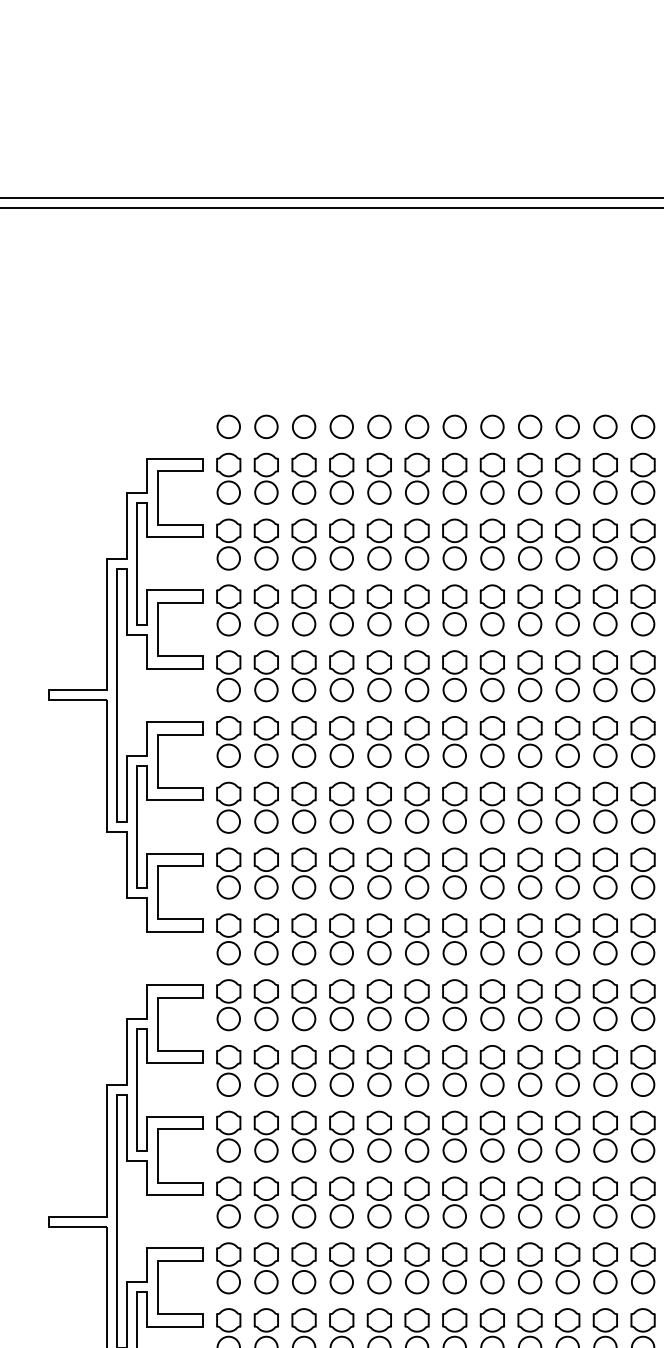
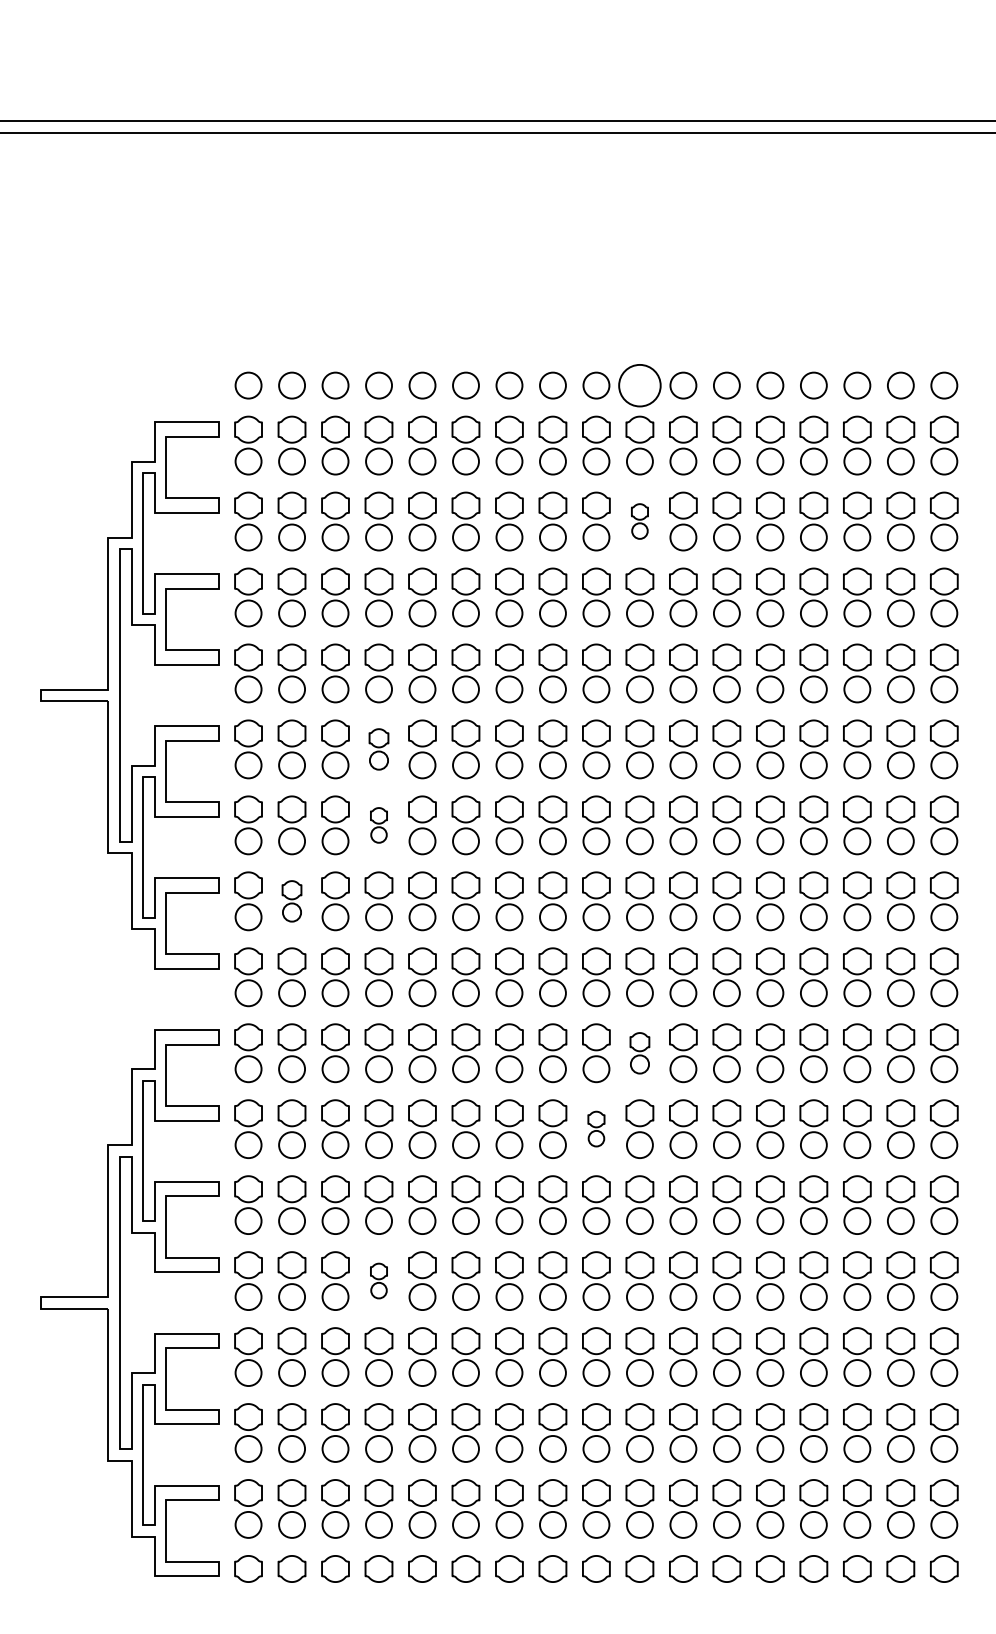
circle: (567, 426) -> (639, 385), size x1.6
part: (567, 544) -> (639, 521), size x0.6
part: (341, 742) -> (378, 749), size x0.7
part: (341, 807) -> (378, 825), size x0.6
part: (265, 873) -> (291, 901), size x0.7
part: (567, 1005) -> (639, 1053), size x0.7
part: (530, 1070) -> (596, 1128), size x0.6
part: (341, 1202) -> (378, 1280), size x0.6

